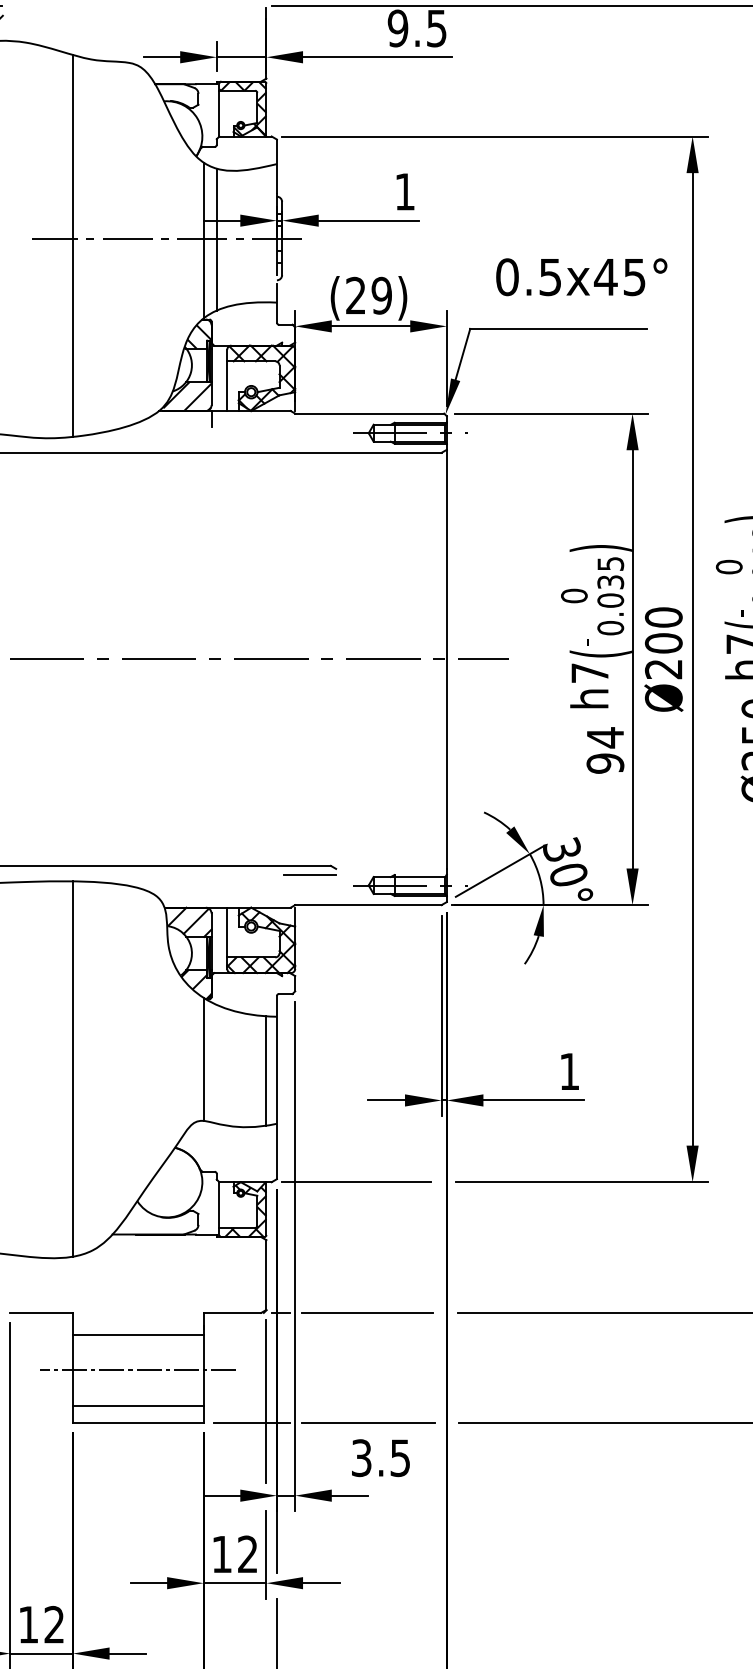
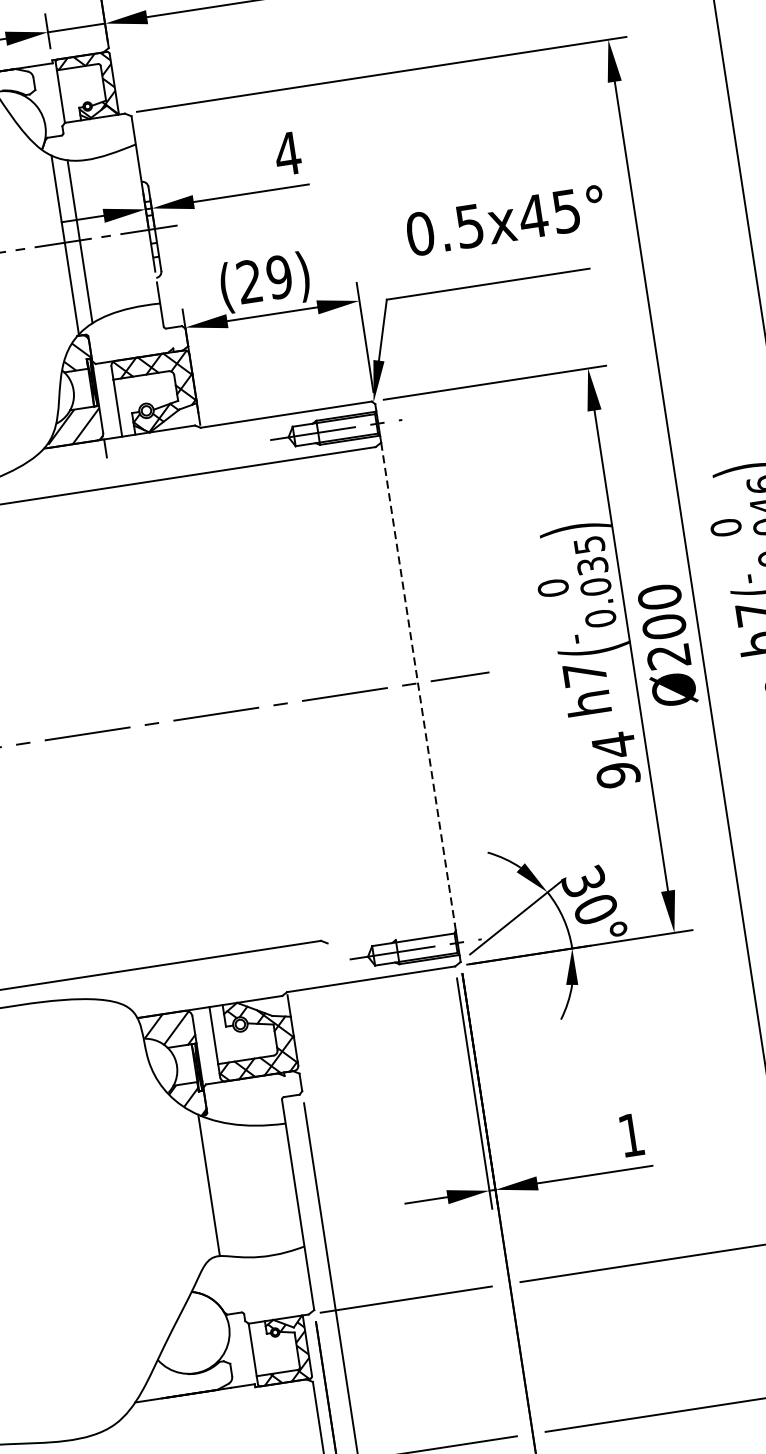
text: (404, 191) -> (287, 153), 1 -> 4
line: (446, 659) -> (417, 683), solid -> dashed
line: (309, 875) -> (298, 955), removed
line: (73, 1068) -> (61, 1218), removed
line: (266, 1070) -> (283, 1187), removed

